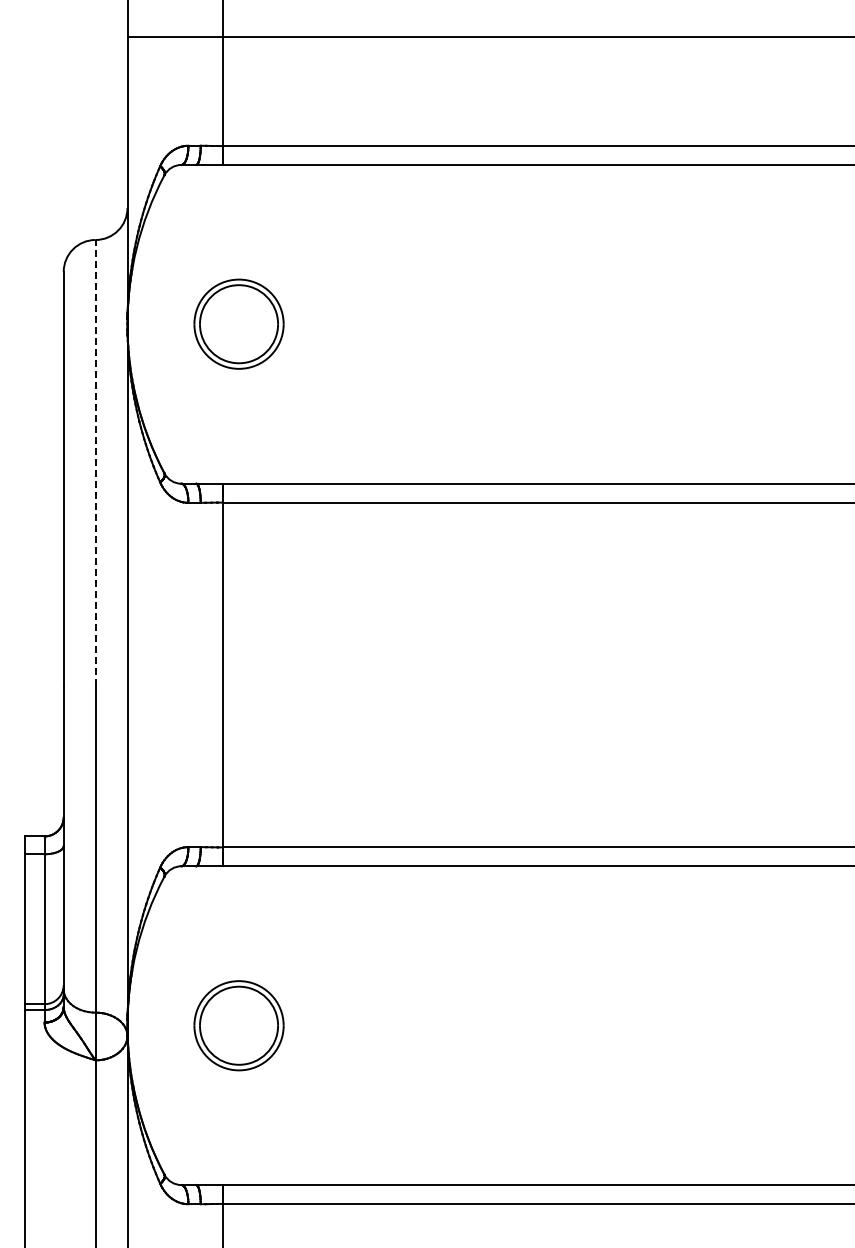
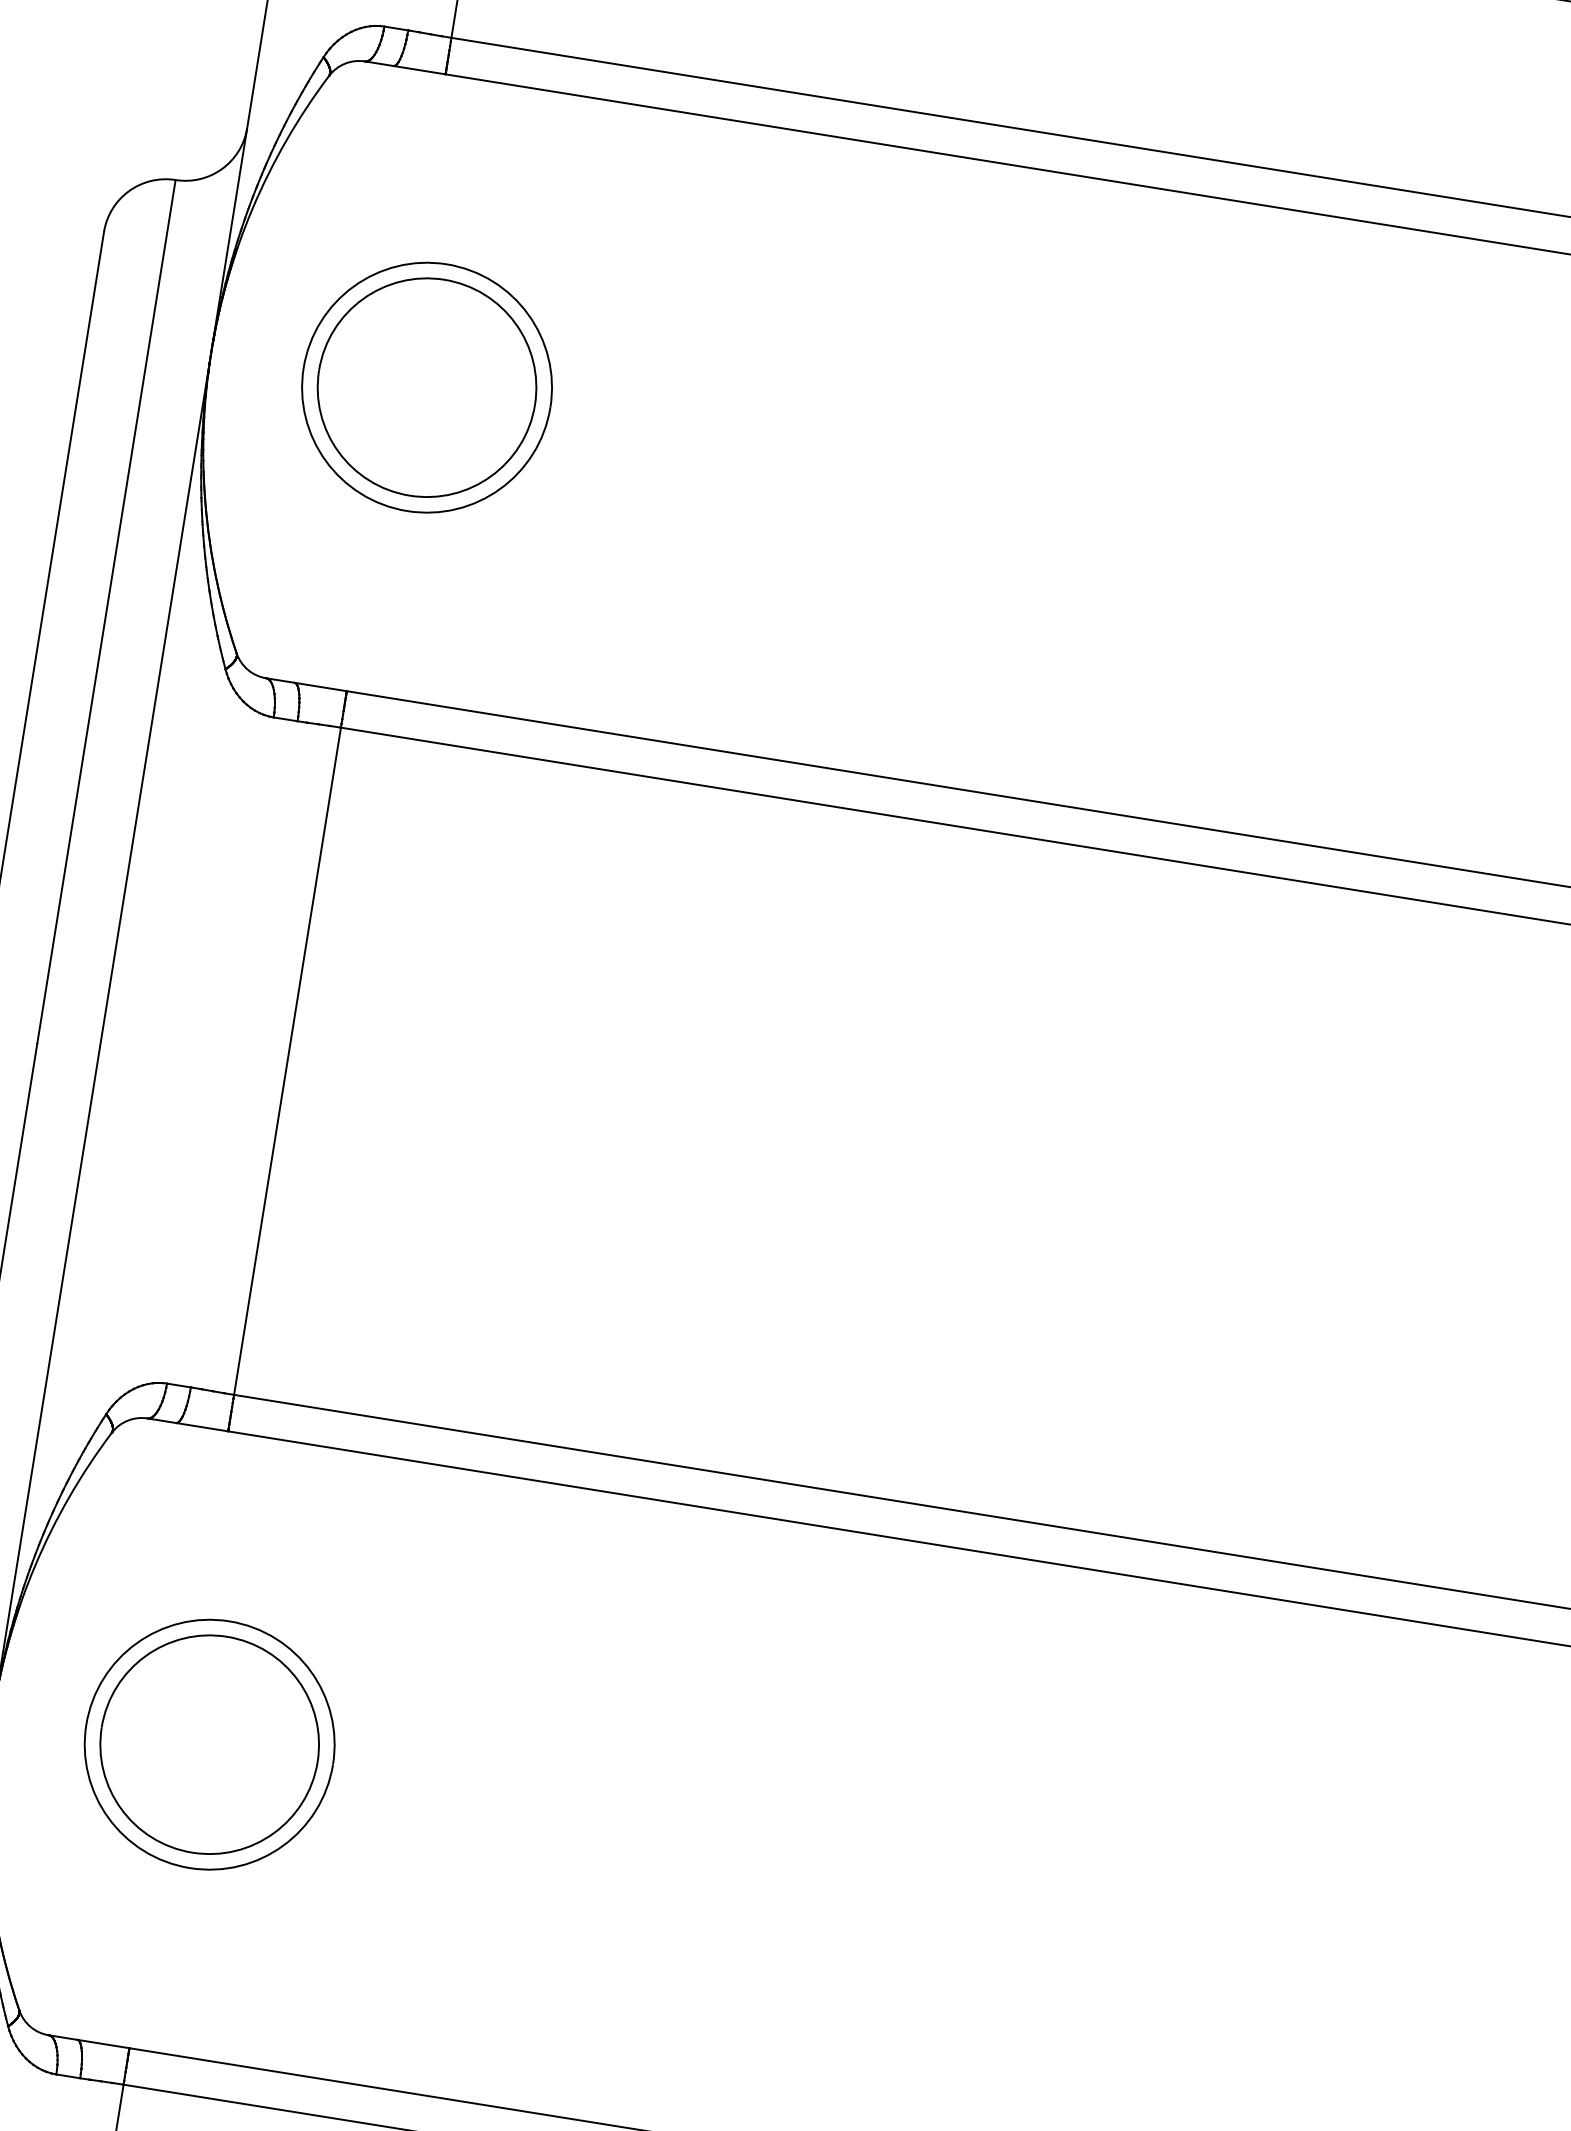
part: (238, 323) -> (426, 385), size x1.43
line: (95, 462) -> (106, 610), dashed -> solid
part: (238, 1025) -> (208, 1744), size x1.43

